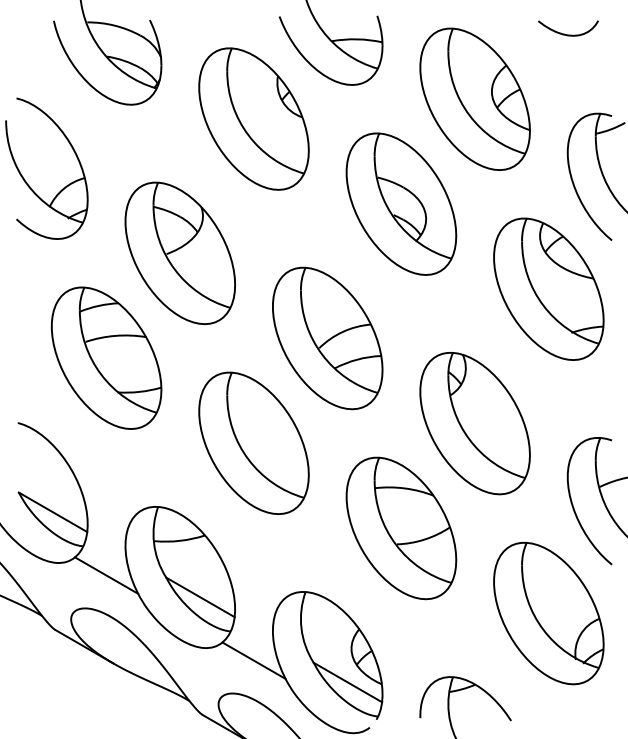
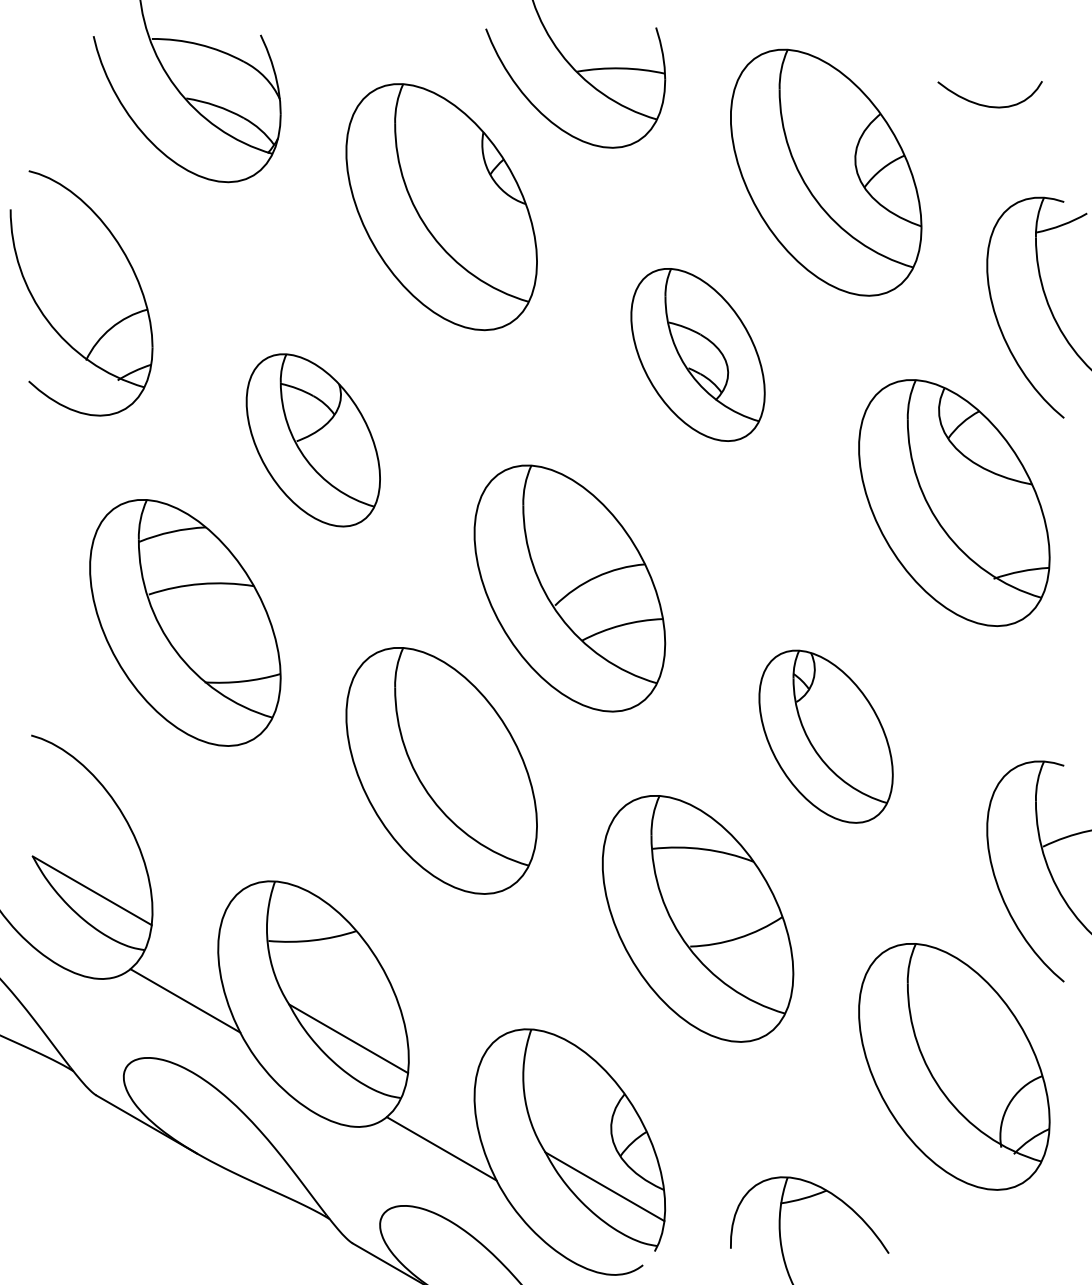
curve: (568, 34) -> (990, 105), moved
part: (401, 203) -> (698, 353), size x0.7
part: (179, 252) -> (312, 439), size x0.7
part: (474, 423) -> (825, 736), size x0.7

